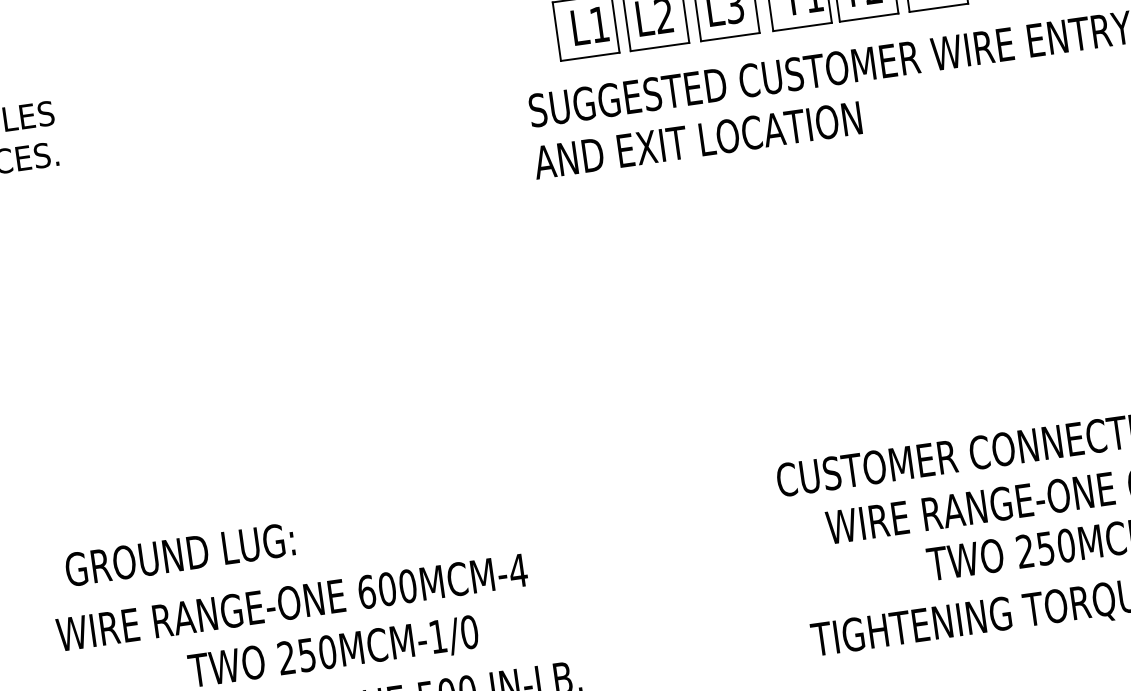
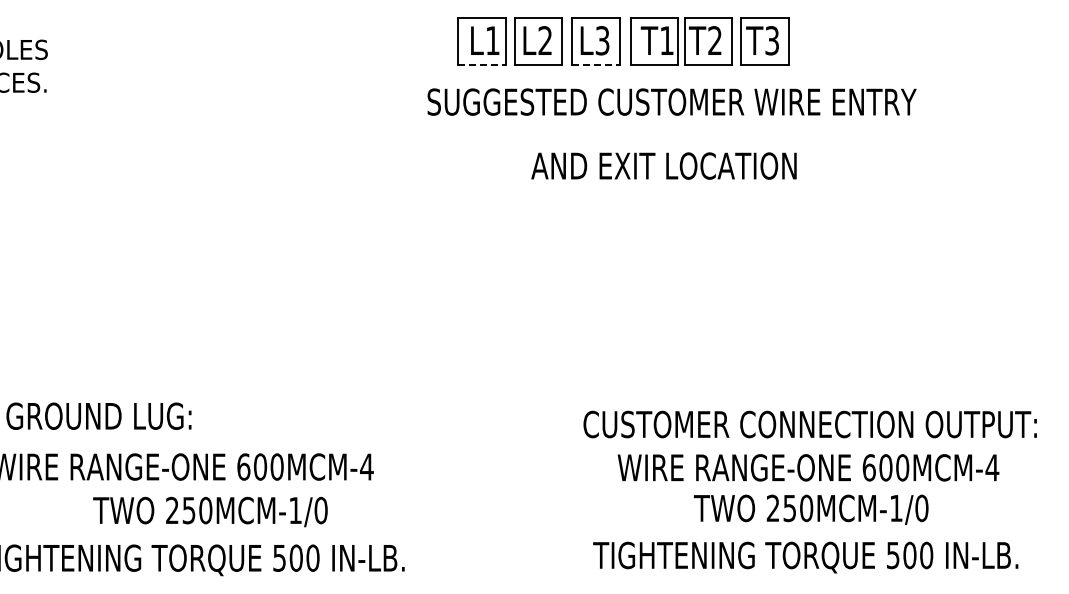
line: (730, 37) -> (595, 65), solid -> dashed
line: (589, 57) -> (481, 65), solid -> dashed
text: (696, 139) -> (663, 165), moved

